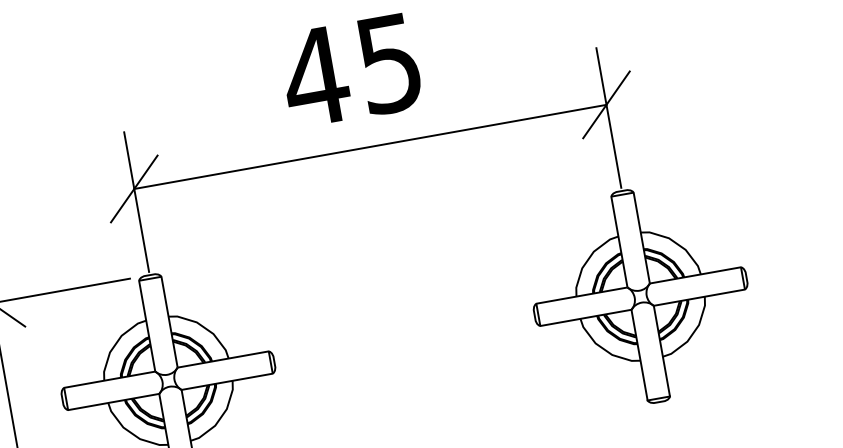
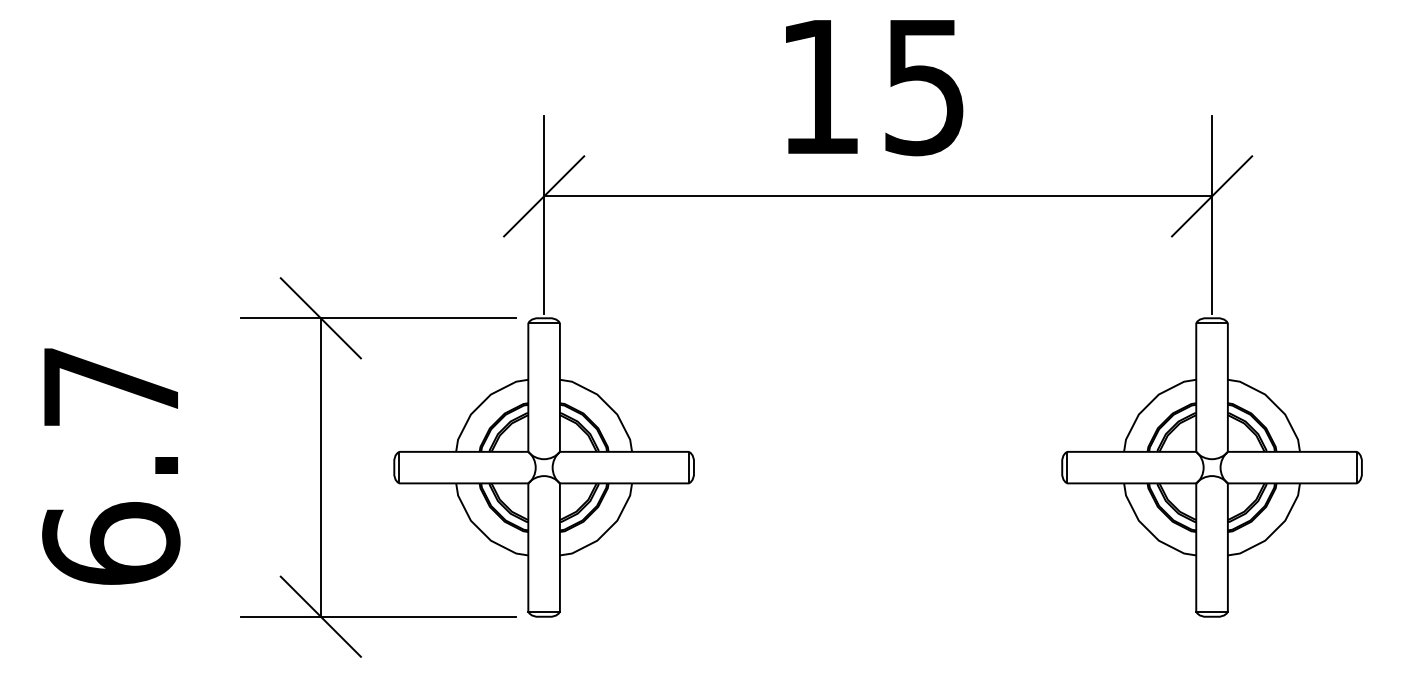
text: (315, 76) -> (819, 86), 45 -> 15

